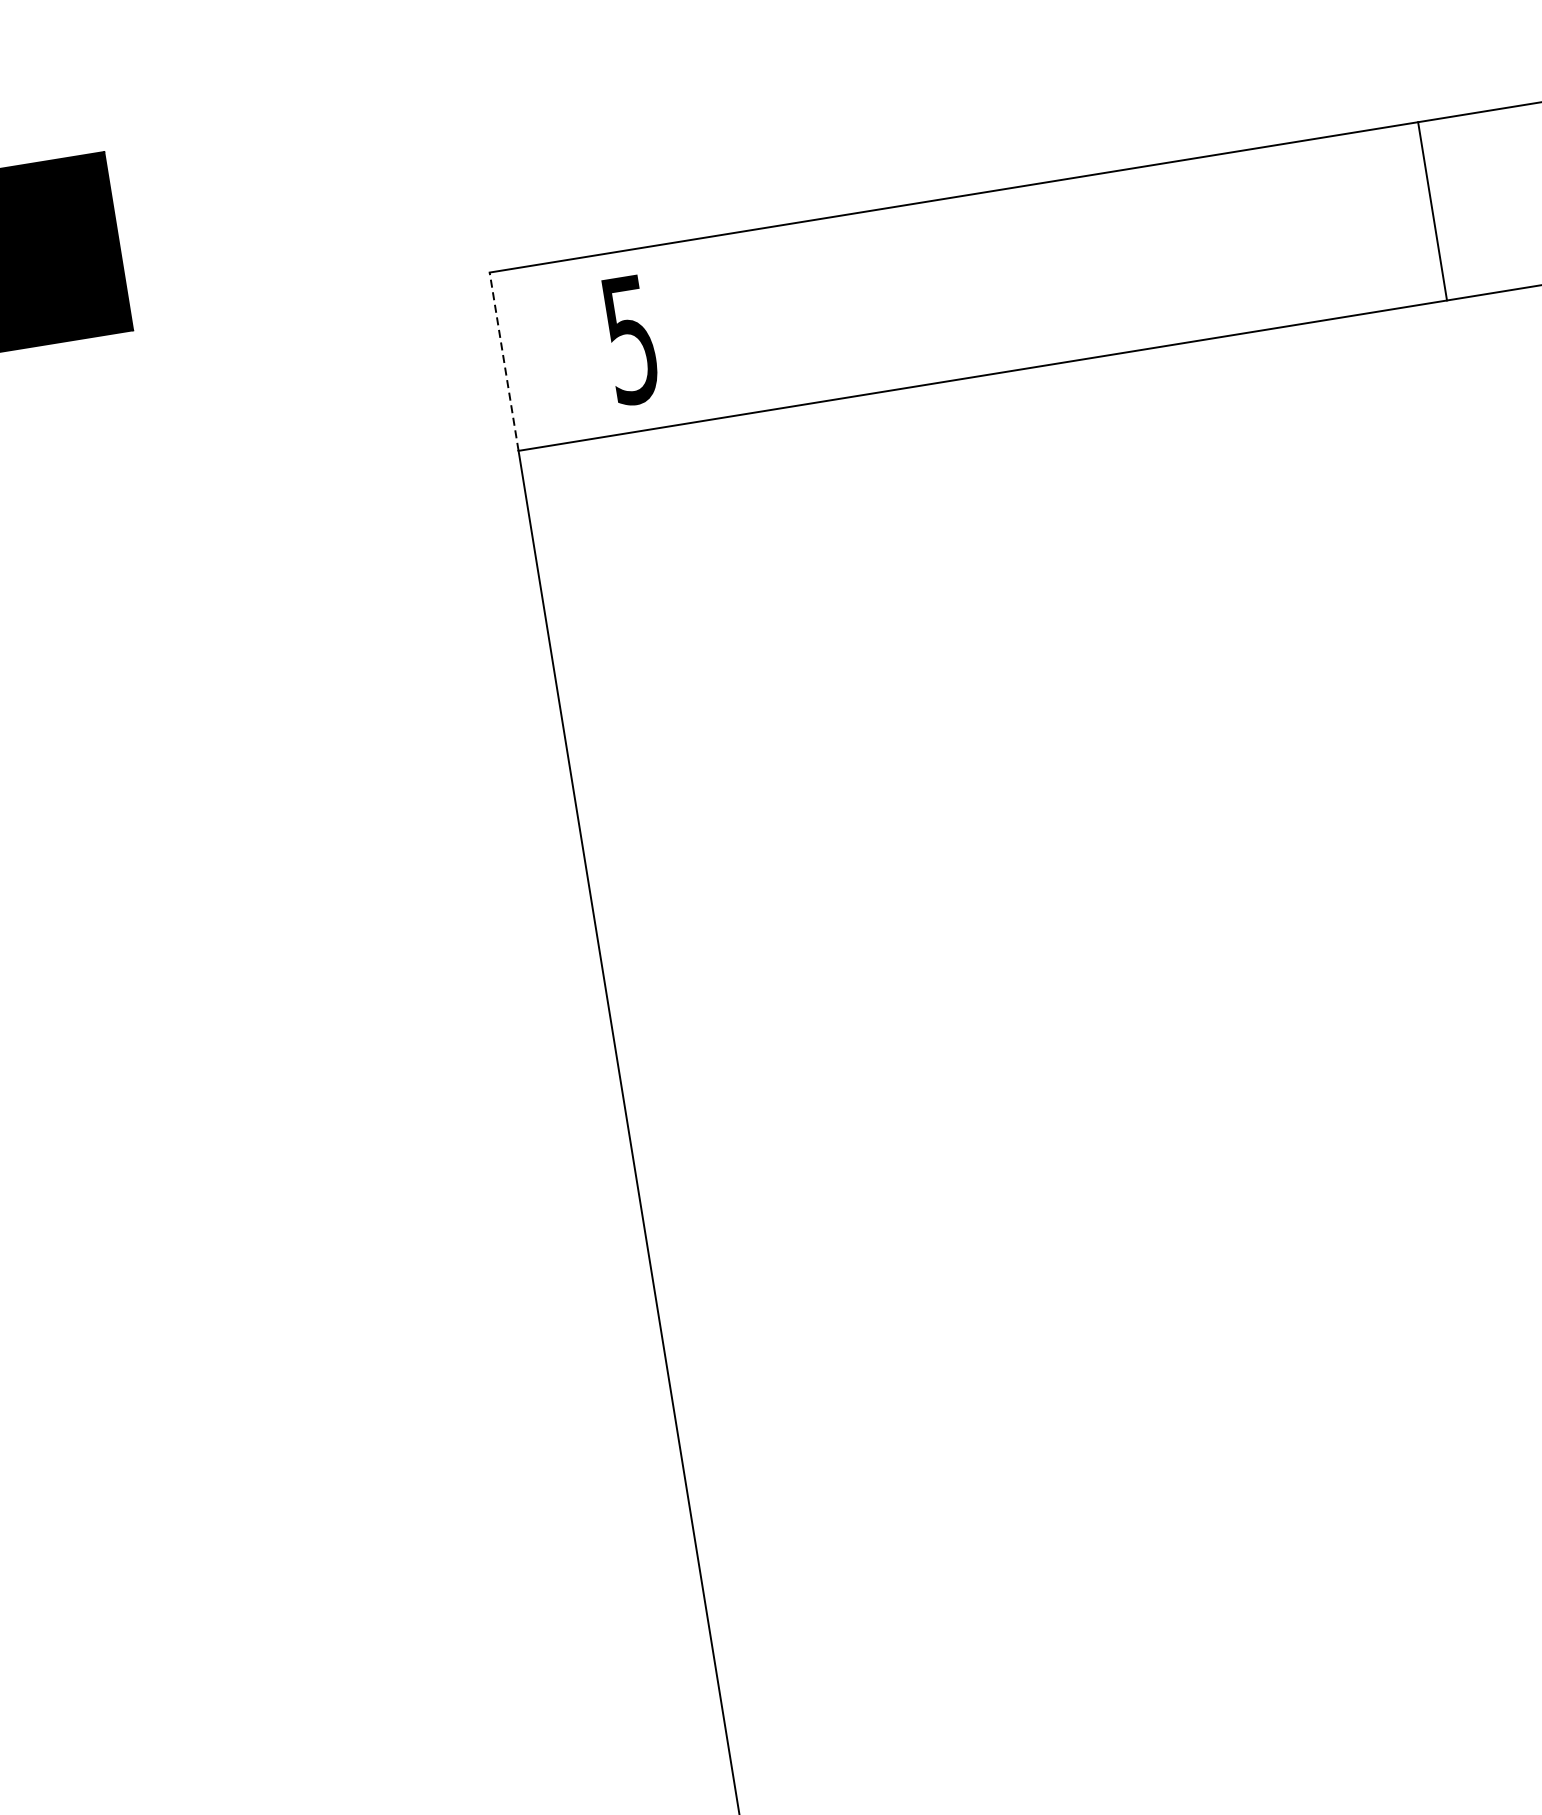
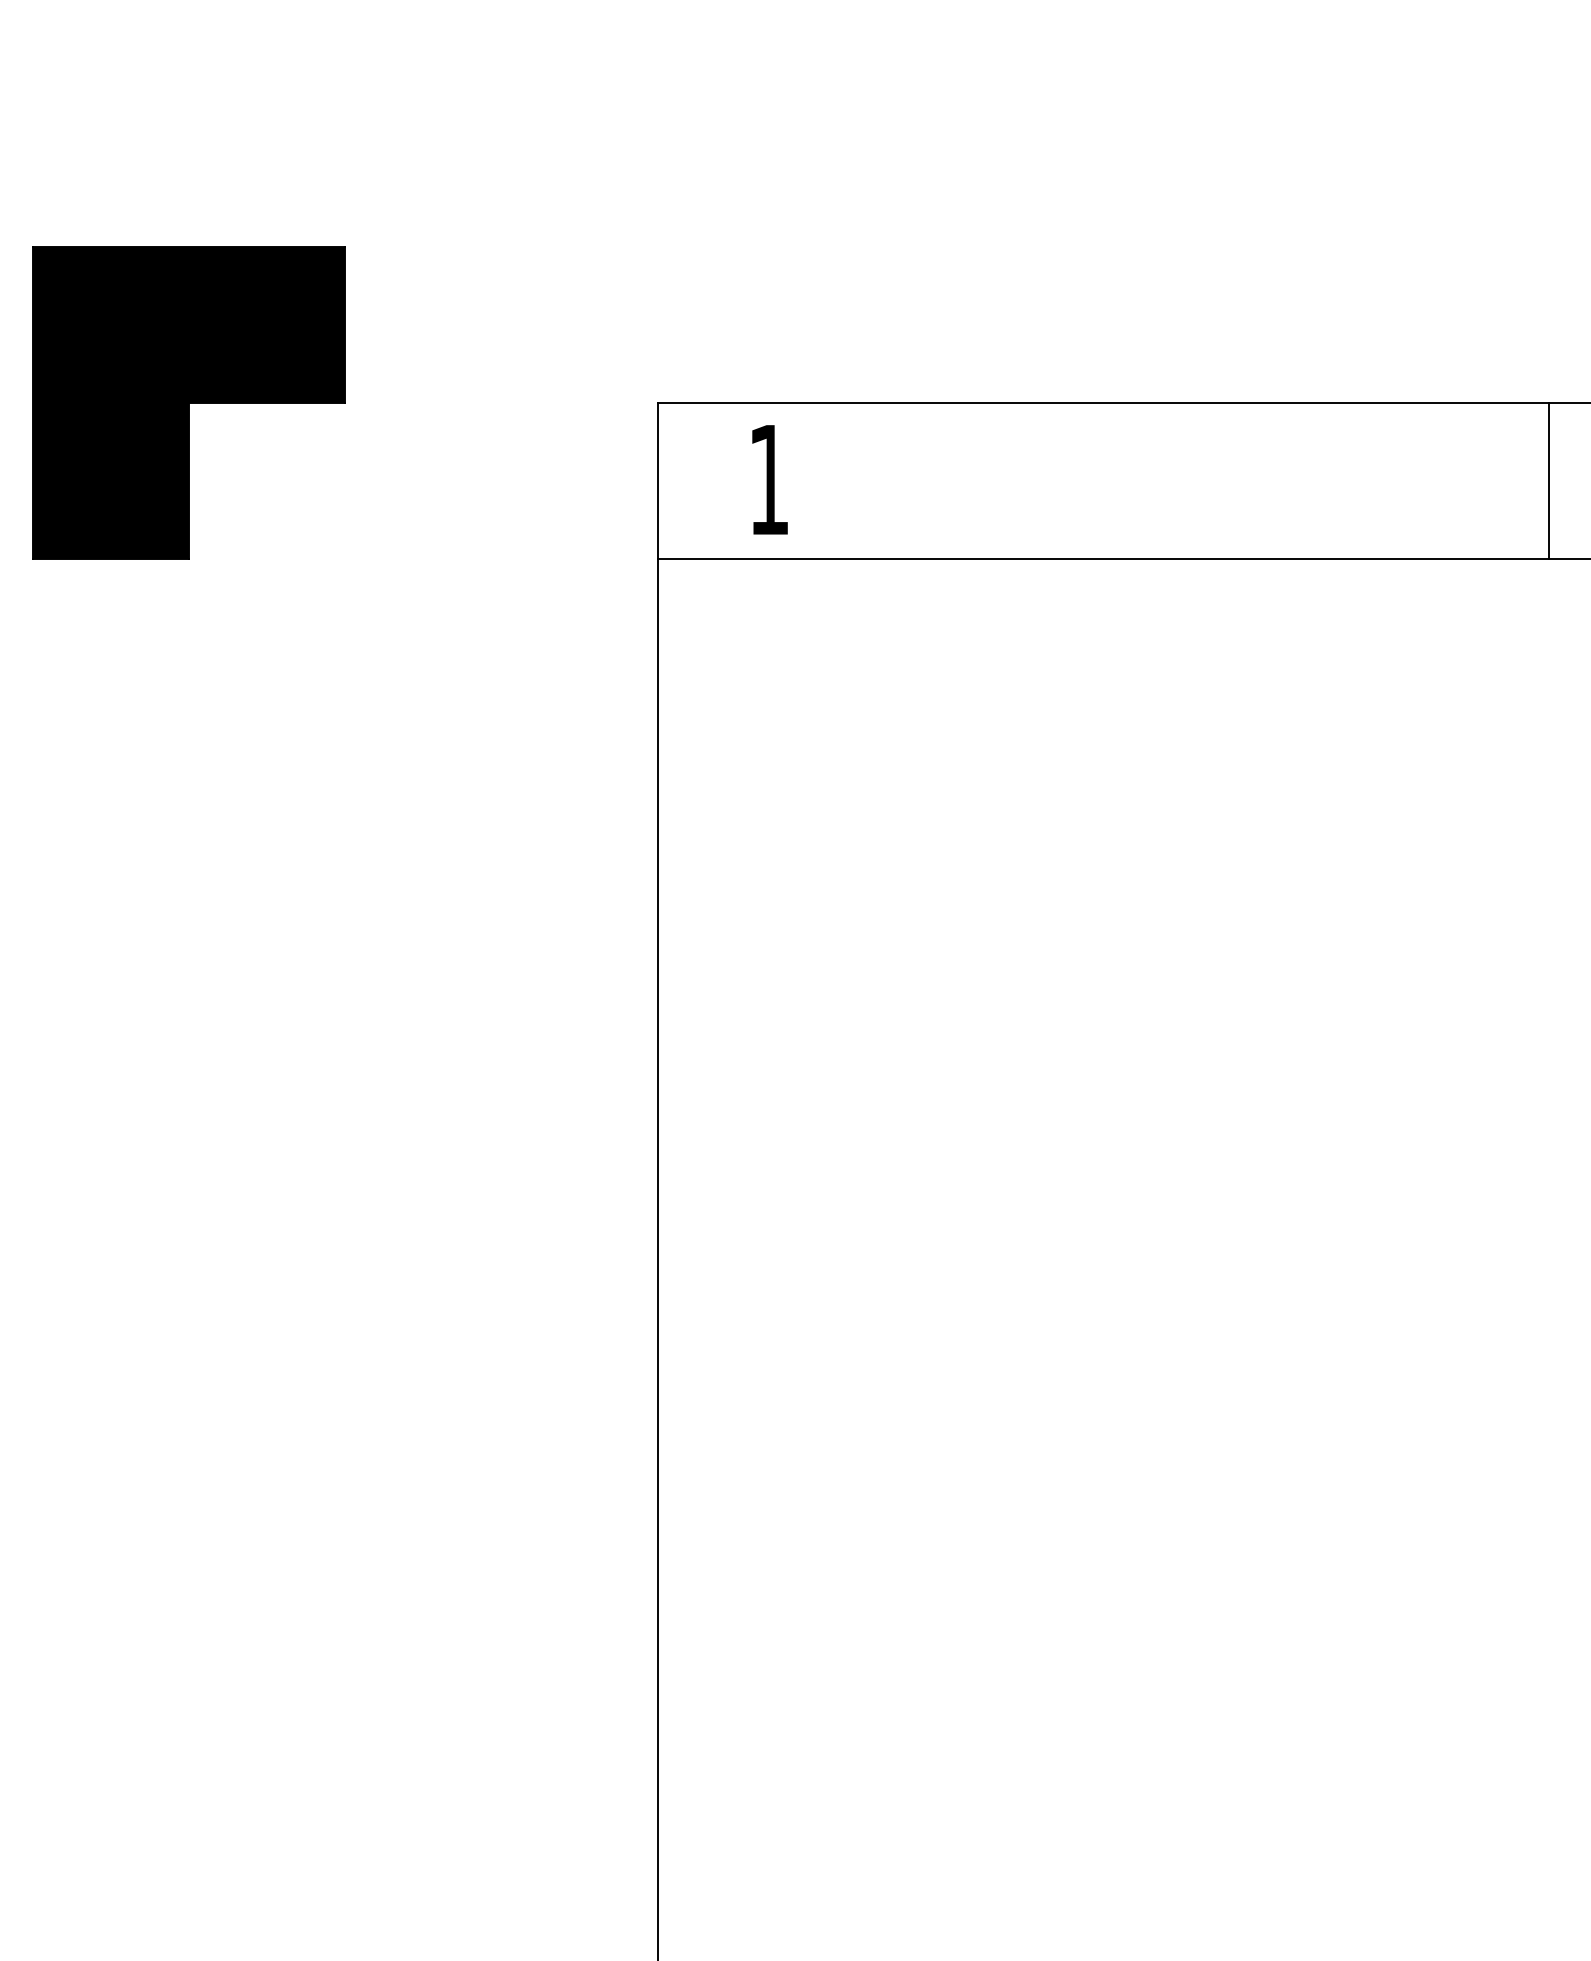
line: (1432, 211) -> (1548, 481), moved
text: (630, 340) -> (768, 480), 5 -> 1
line: (503, 361) -> (657, 480), dashed -> solid

